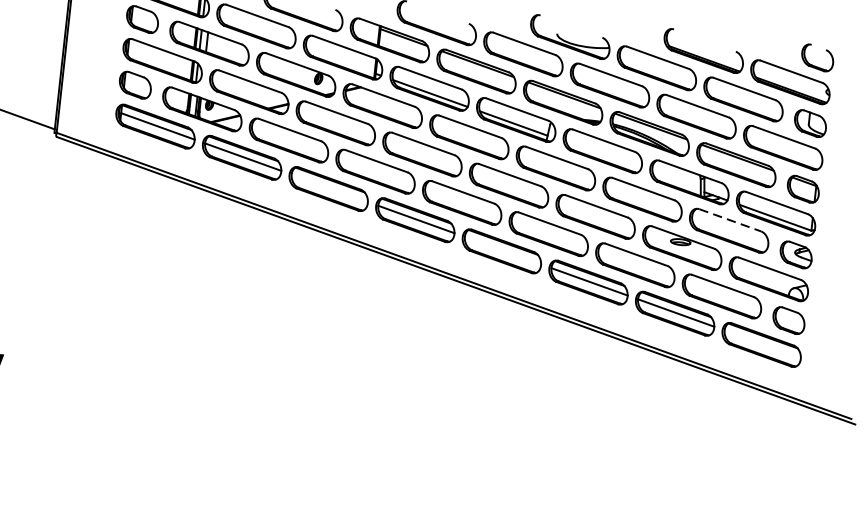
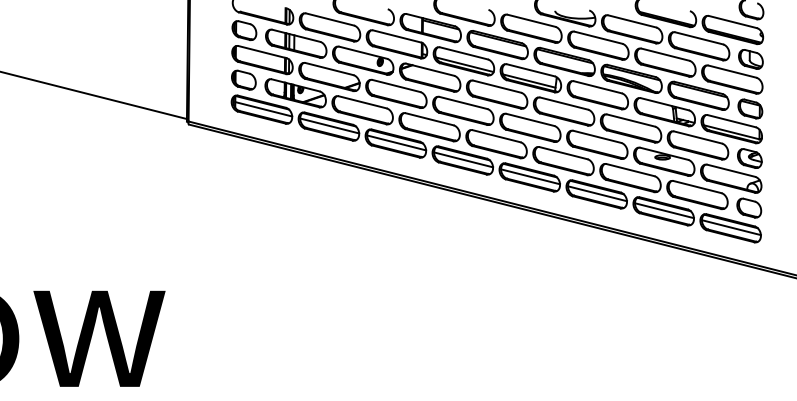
line: (329, 187) -> (396, 142), added
line: (730, 220) -> (698, 137), dashed -> solid
line: (502, 250) -> (530, 176), added
line: (761, 343) -> (730, 227), added

